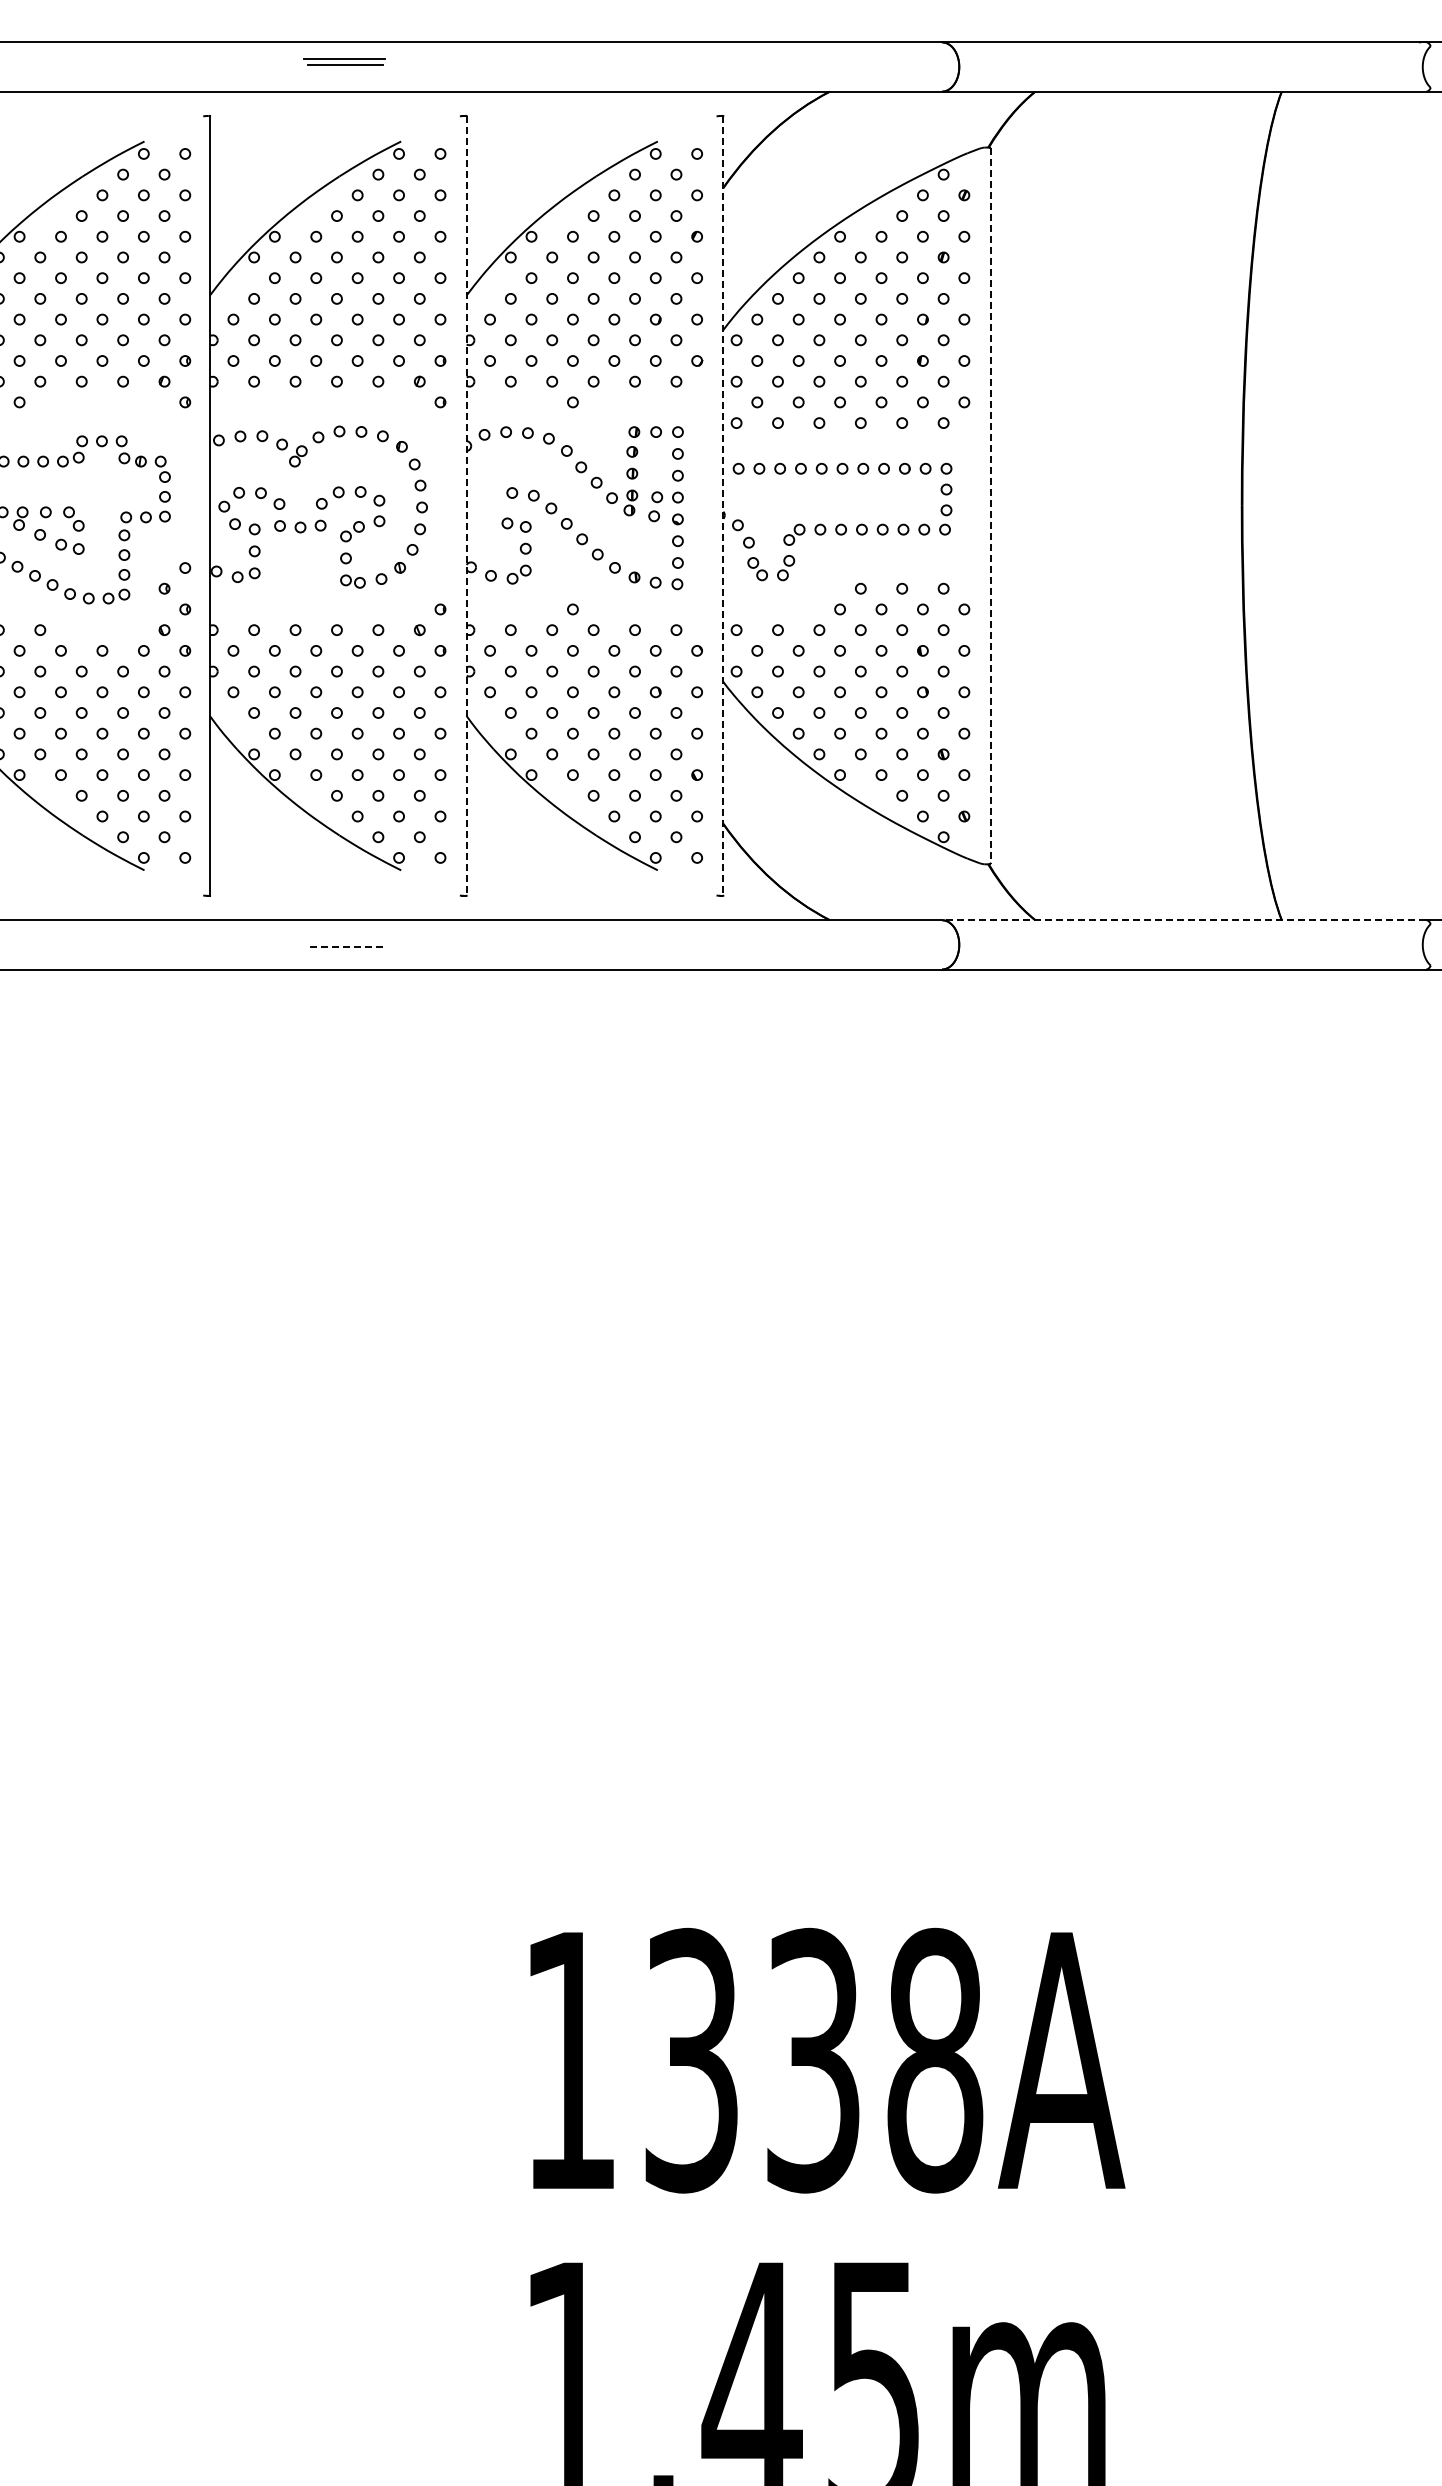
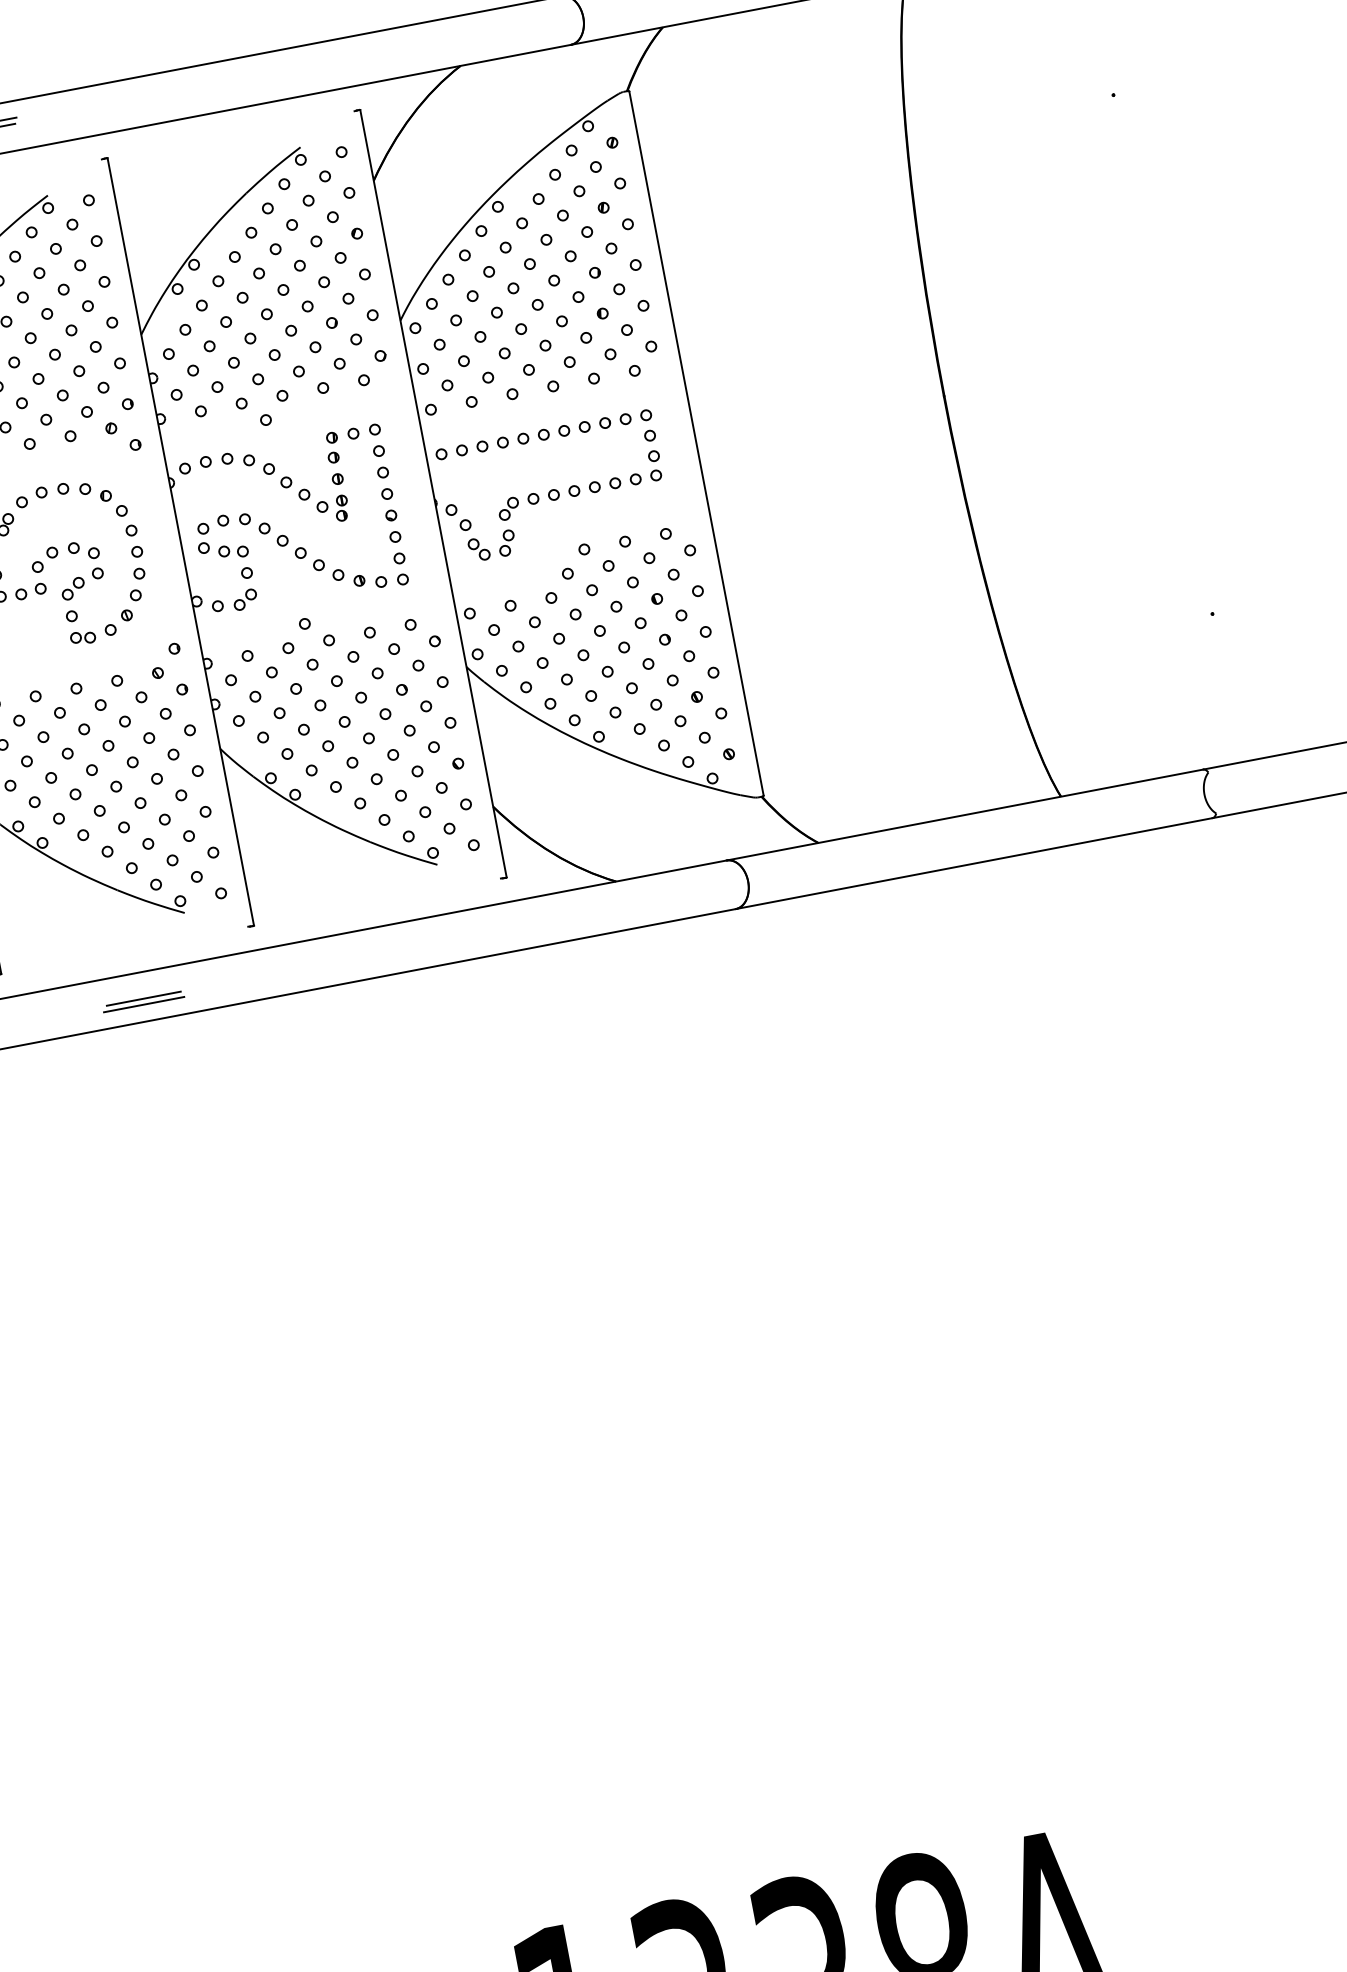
line: (466, 505) -> (180, 541), dashed -> solid
line: (723, 505) -> (433, 493), dashed -> solid
line: (990, 505) -> (696, 443), dashed -> solid
part: (655, 506) -> (203, 538), moved
line: (1183, 920) -> (964, 815), dashed -> solid
line: (344, 946) -> (143, 998), dashed -> solid
line: (343, 952) -> (143, 1004), added

